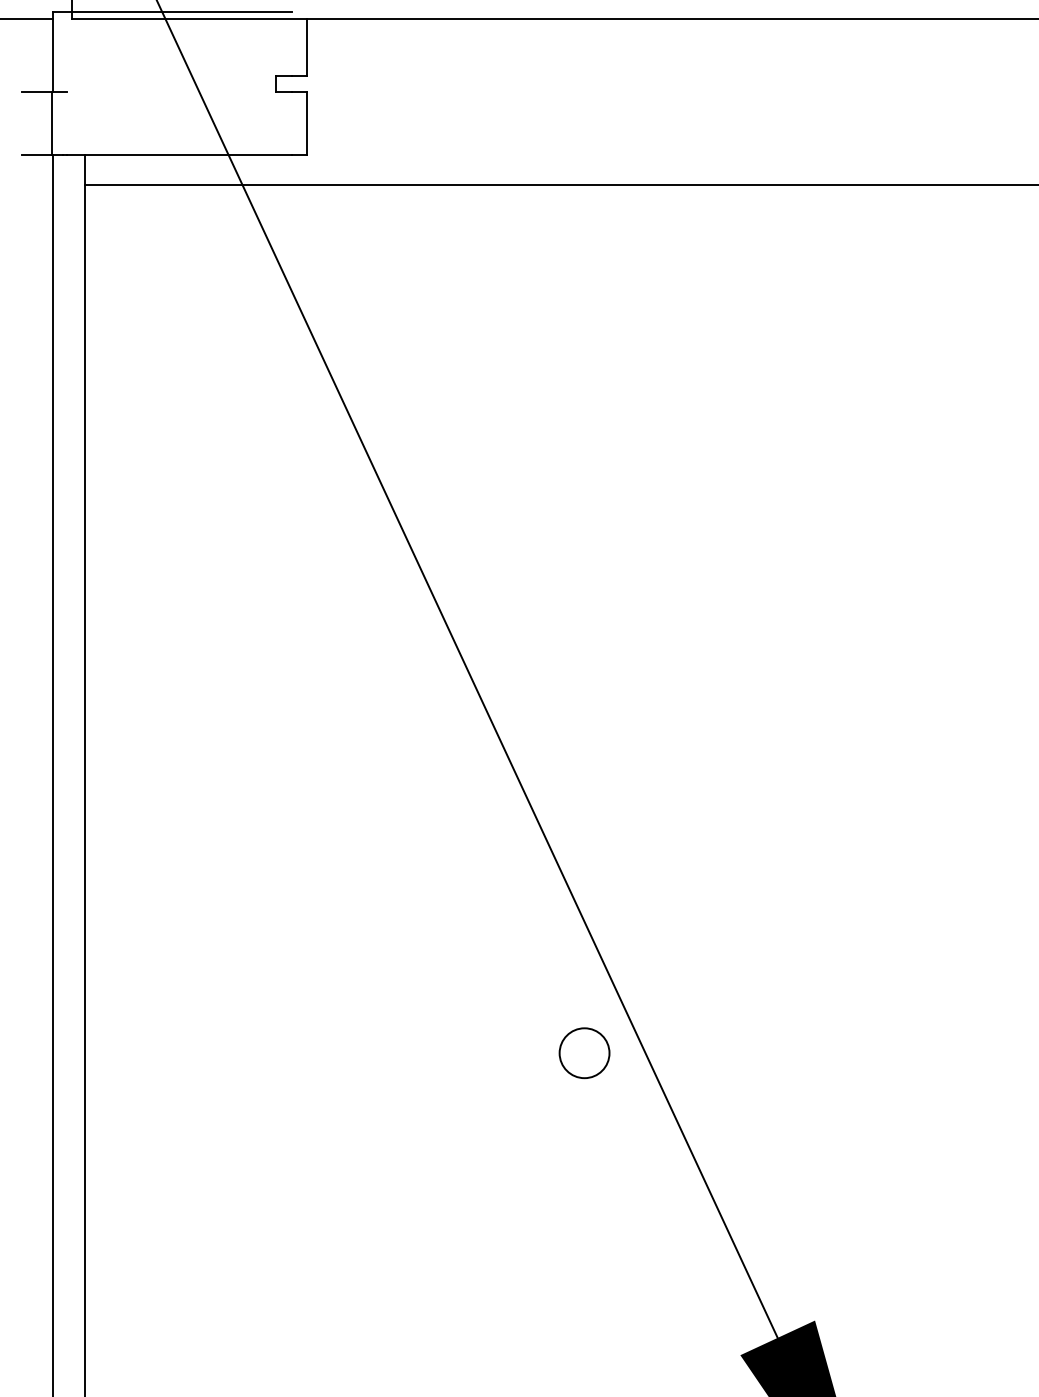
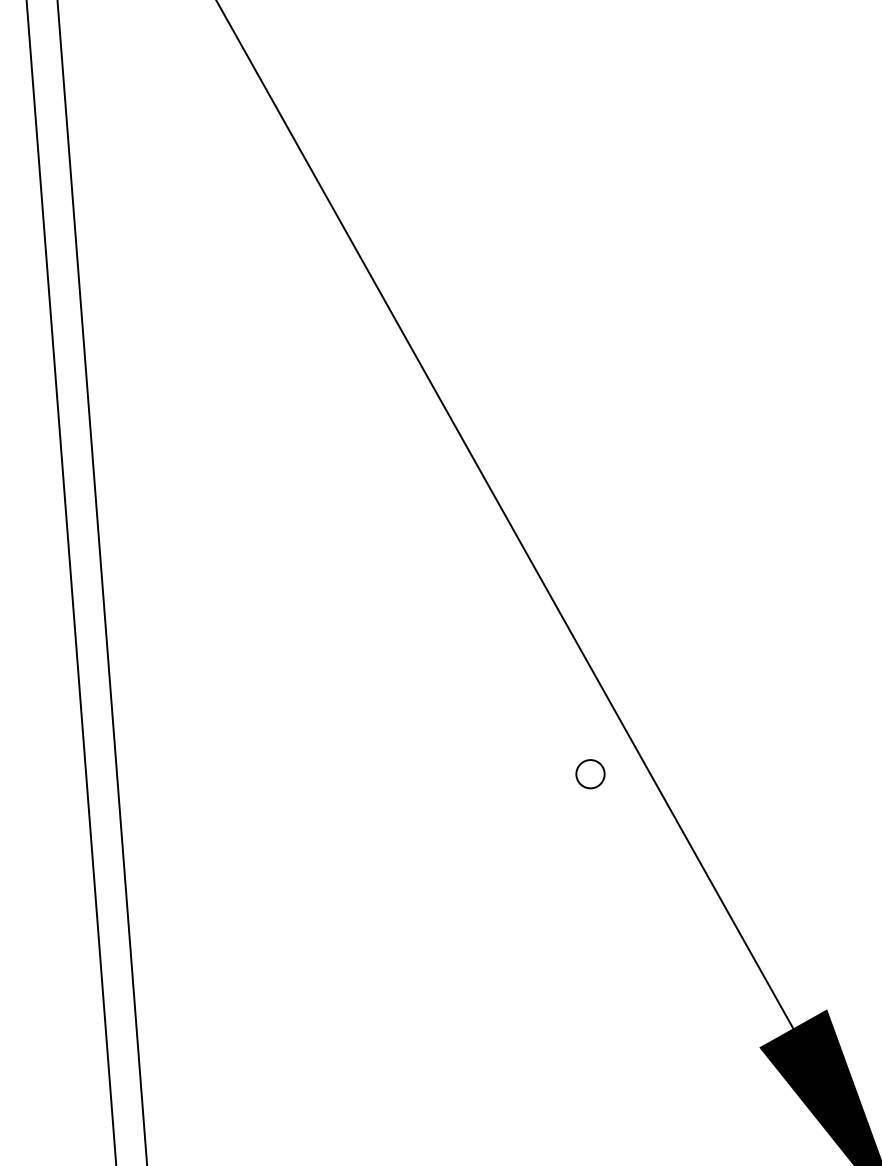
circle: (584, 1053) -> (590, 774), size x0.6

